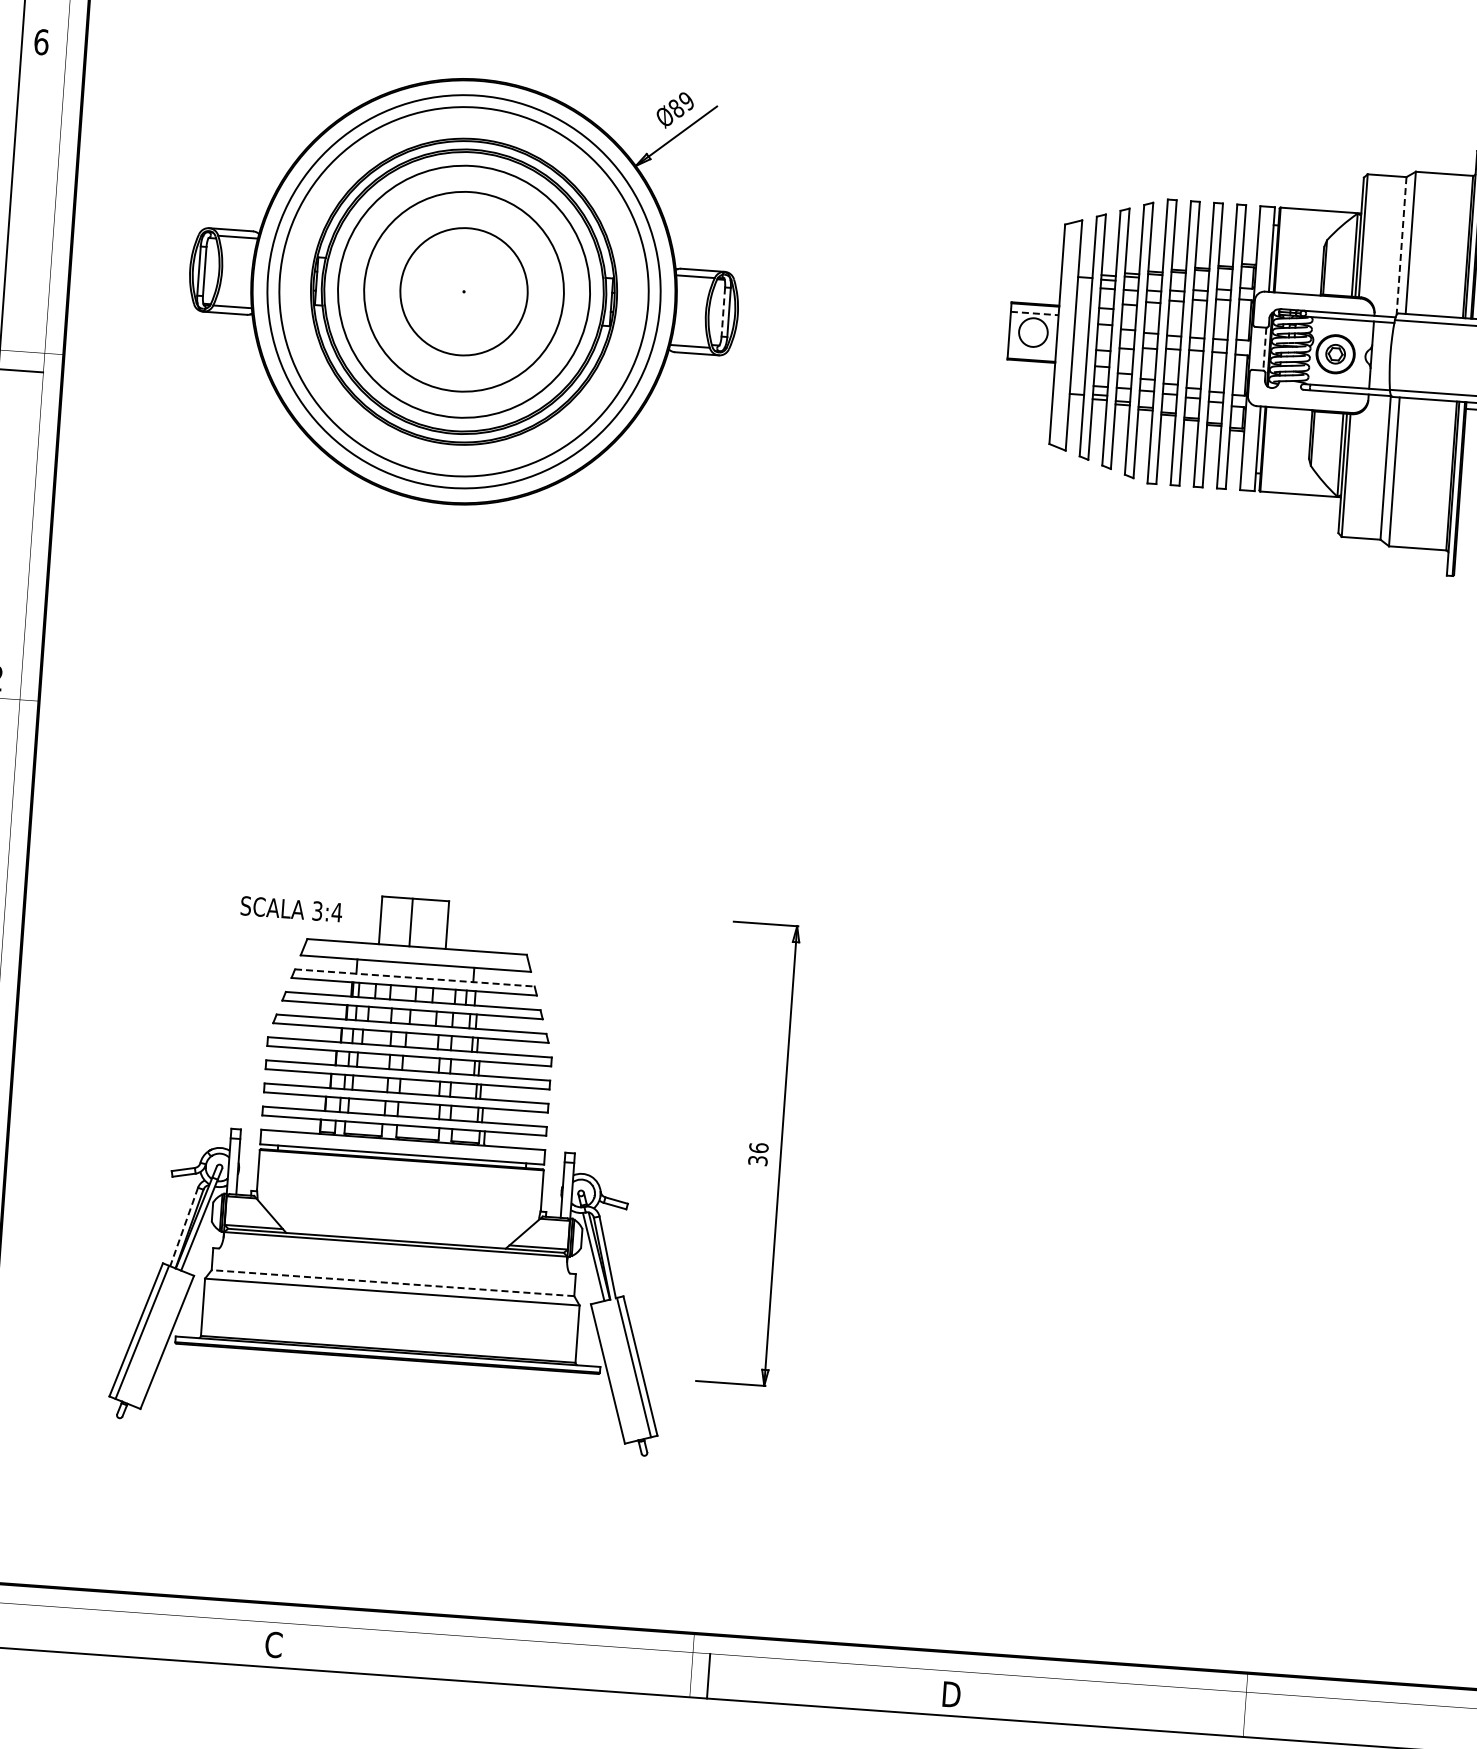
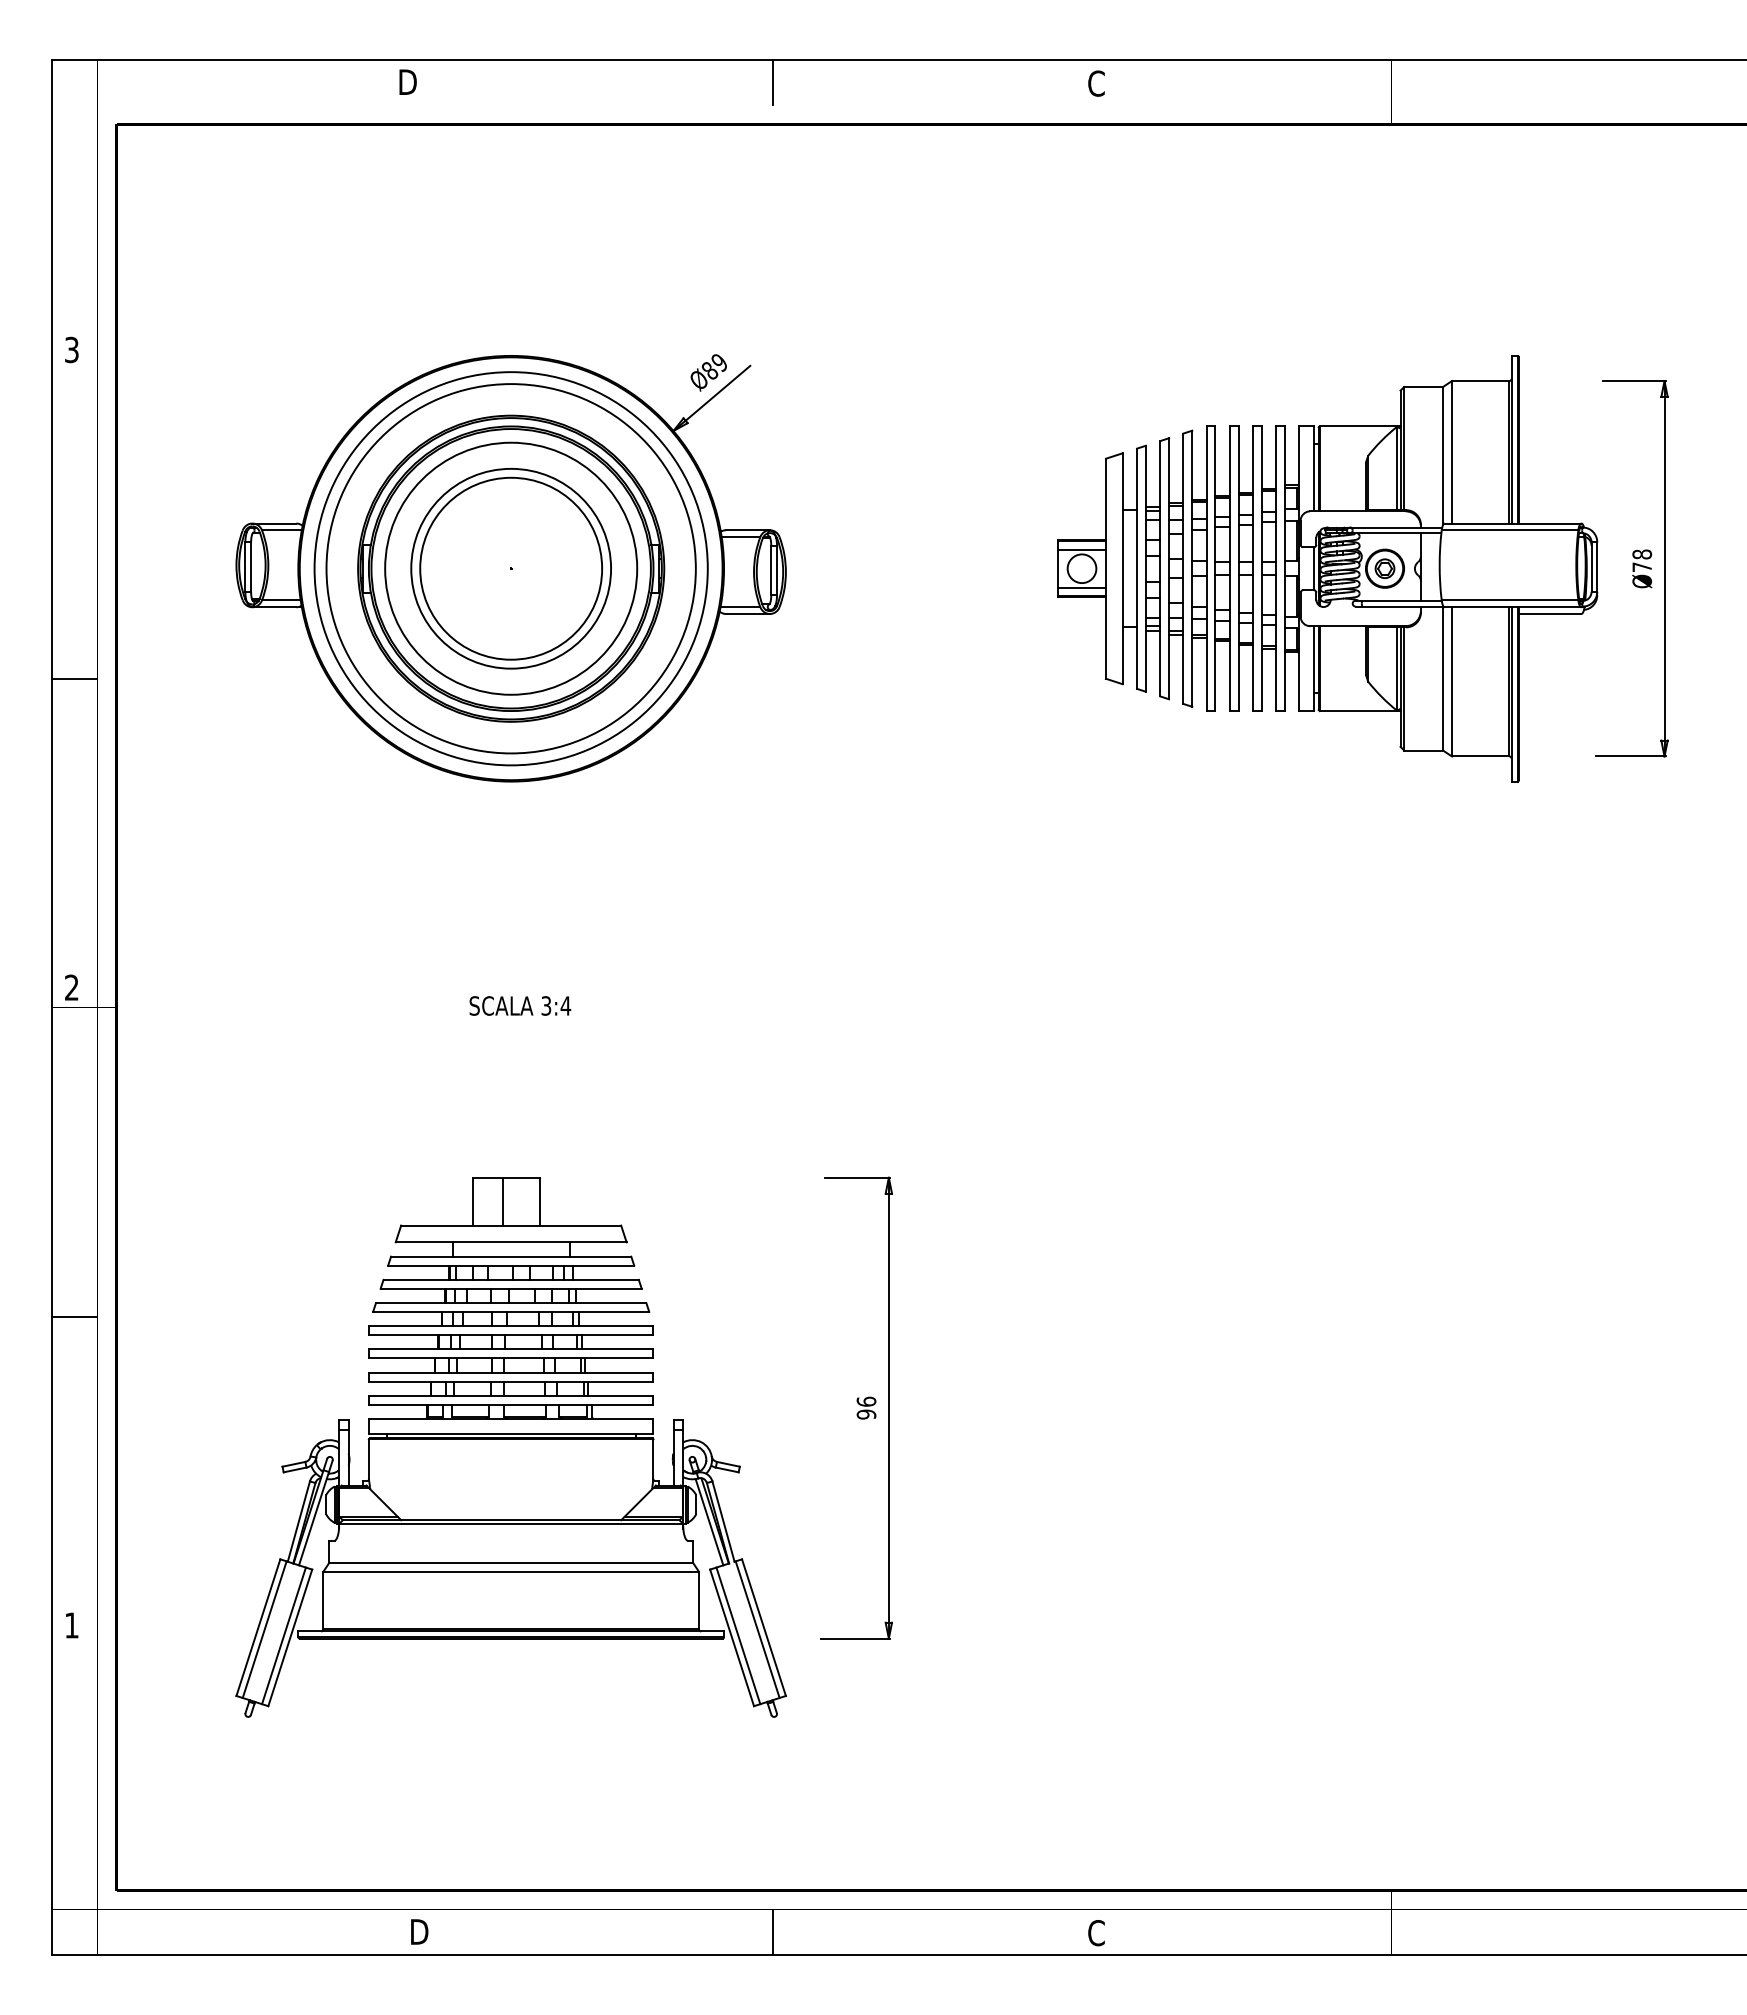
text: (42, 41) -> (72, 349), 6 -> 3
line: (1402, 246) -> (1443, 456), dashed -> solid
circle: (464, 291) -> (511, 568), size x1.43
line: (723, 312) -> (771, 570), dashed -> solid
line: (1035, 313) -> (1082, 549), dashed -> solid
line: (1265, 348) -> (1314, 568), dashed -> solid
line: (1031, 351) -> (1081, 587), added
text: (291, 908) -> (520, 1005), moved
line: (415, 977) -> (511, 1256), dashed -> solid
text: (757, 1160) -> (866, 1414), 36 -> 96
line: (183, 1226) -> (298, 1521), dashed -> solid
line: (393, 1283) -> (511, 1562), dashed -> solid
line: (160, 1339) -> (283, 1635), added
line: (614, 1372) -> (738, 1635), added
text: (275, 1644) -> (419, 1931), C -> D
line: (709, 1675) -> (773, 1931), moved
text: (951, 1694) -> (1097, 1933), D -> C

